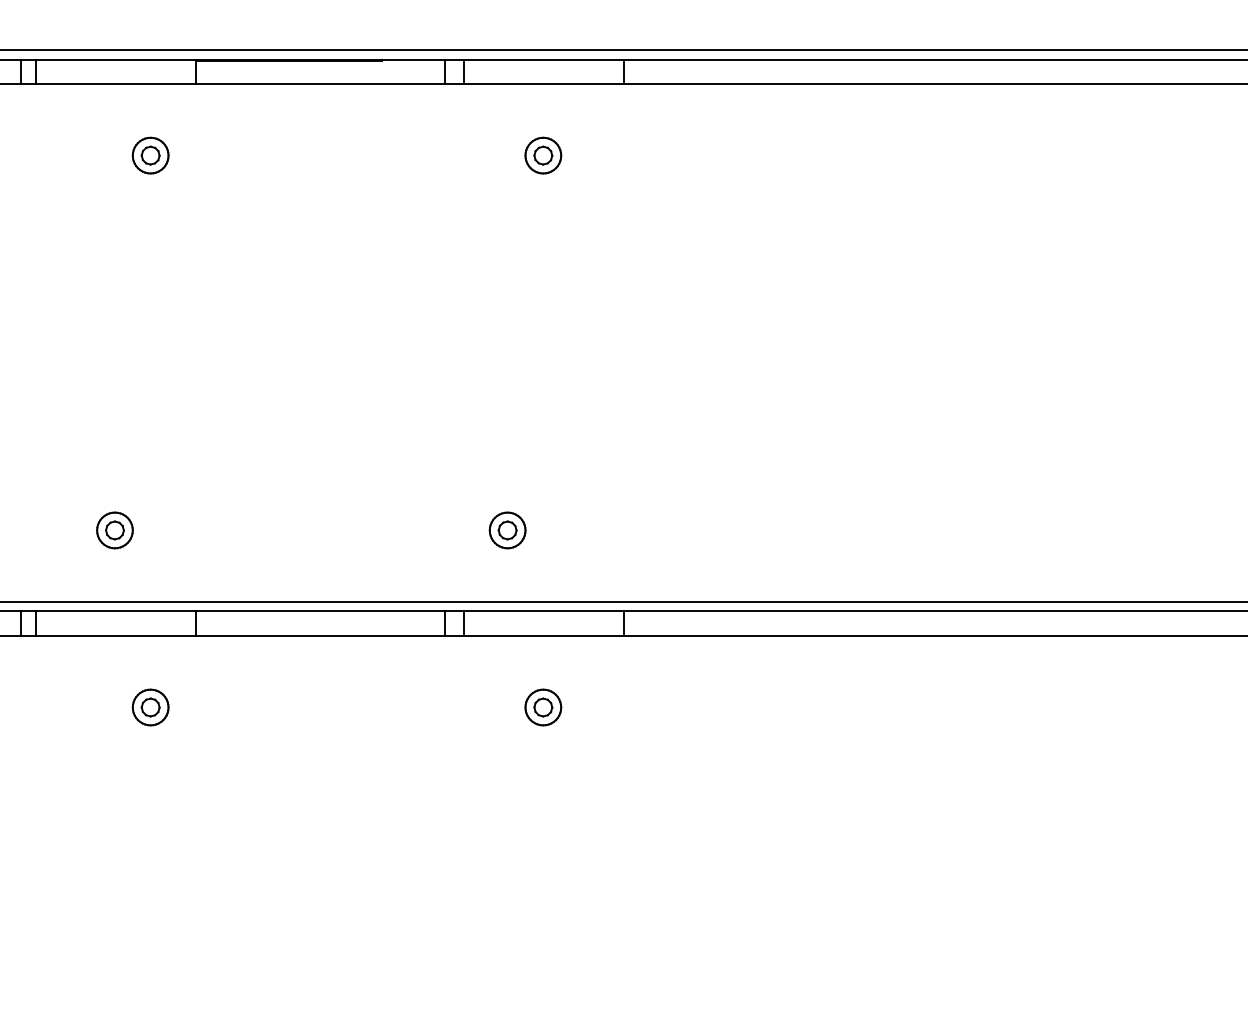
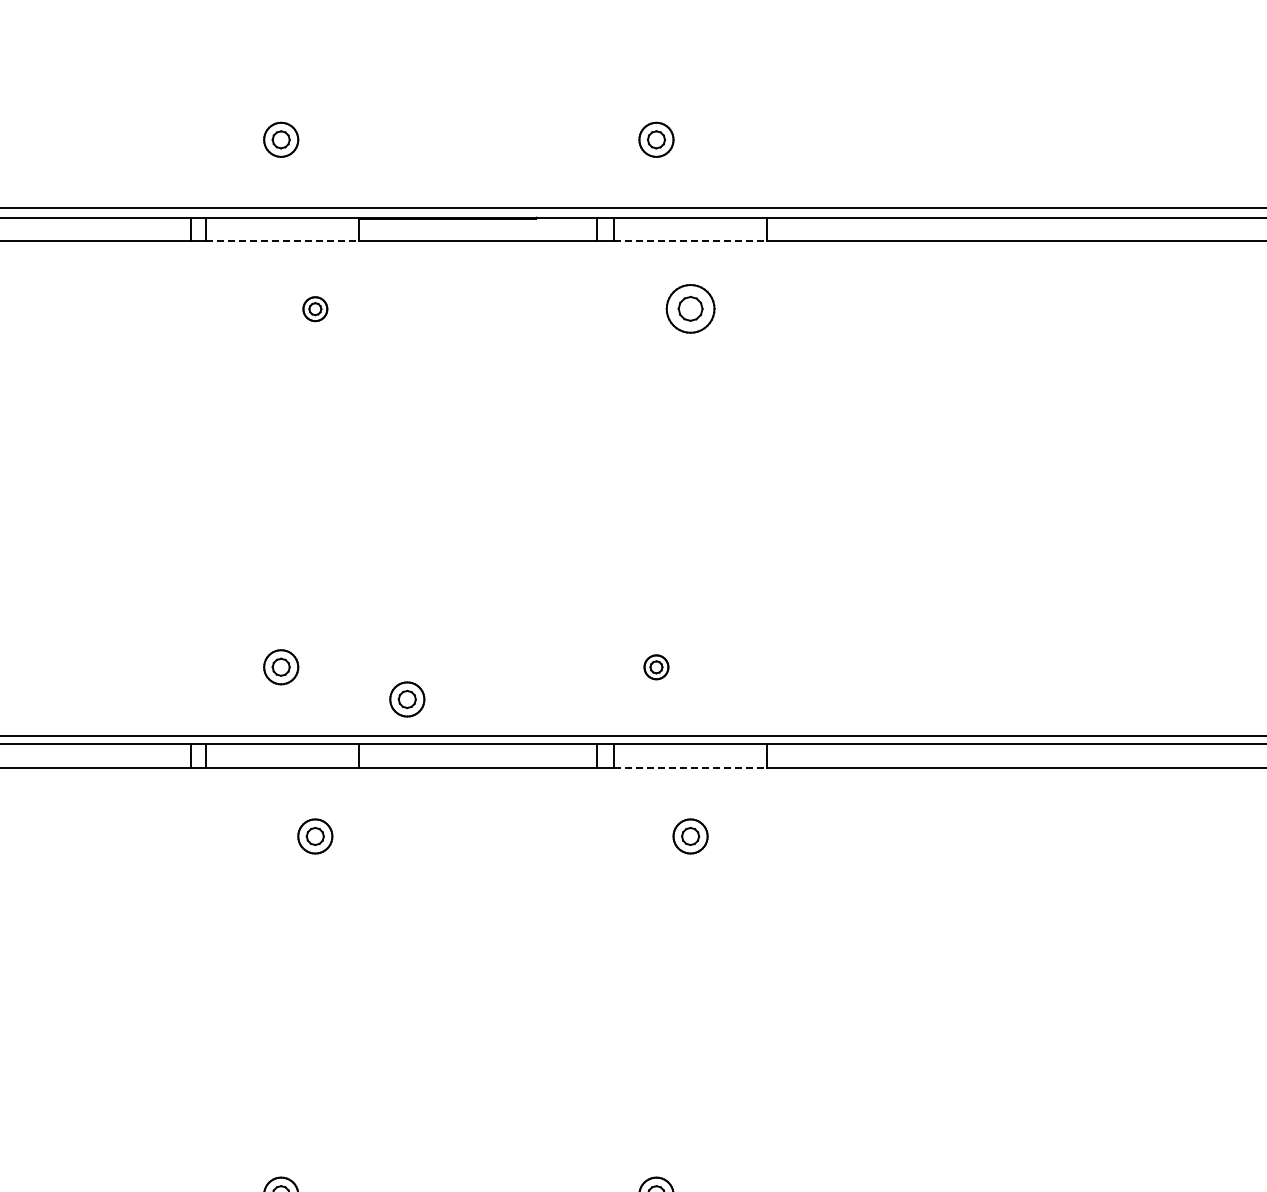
line: (116, 83) -> (282, 240), solid -> dashed
line: (543, 83) -> (690, 240), solid -> dashed
part: (150, 156) -> (315, 309), size x0.7
part: (543, 156) -> (690, 309), size x1.4
part: (507, 530) -> (656, 667), size x0.7
part: (247, 564) -> (407, 699), added
line: (543, 636) -> (690, 768), solid -> dashed

